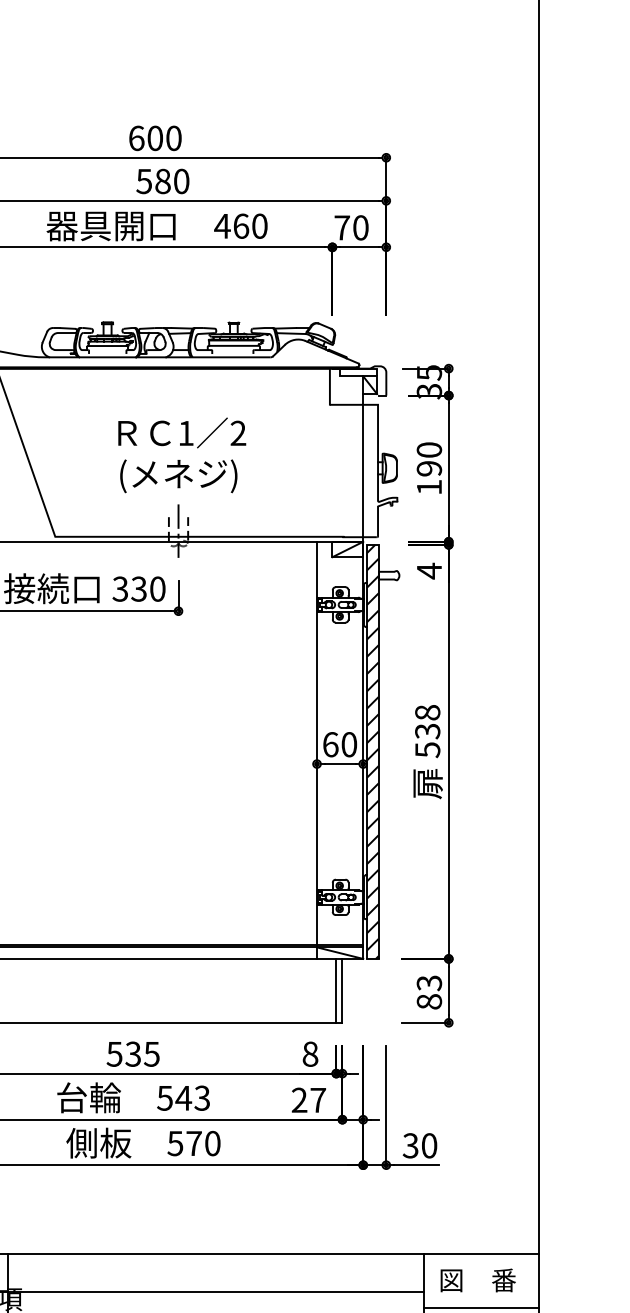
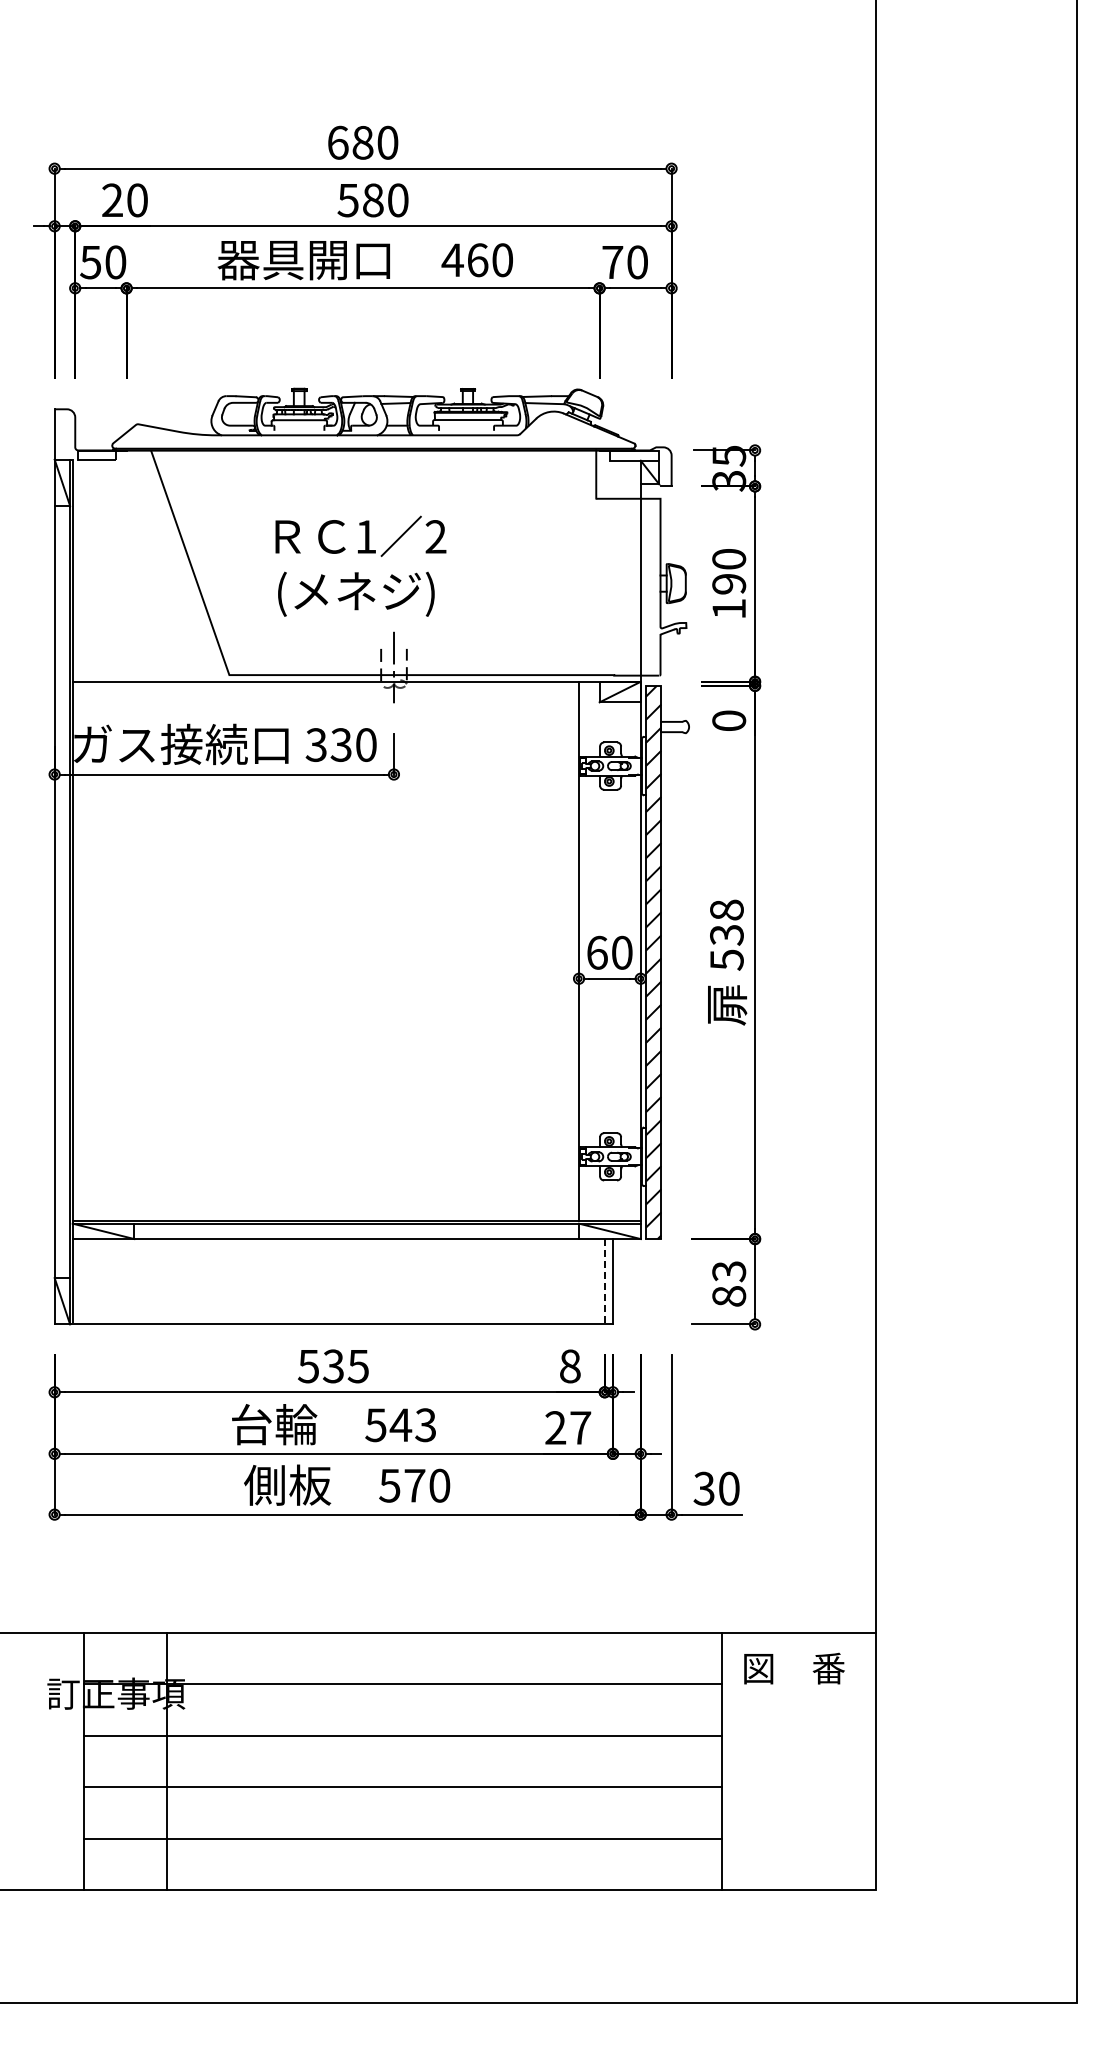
text: (154, 138) -> (362, 142), 600 -> 680
text: (181, 454) -> (360, 565), moved
text: (429, 570) -> (729, 720), 4 -> 0
line: (336, 990) -> (604, 1281), solid -> dashed
line: (481, 1307) -> (798, 1704), removed

